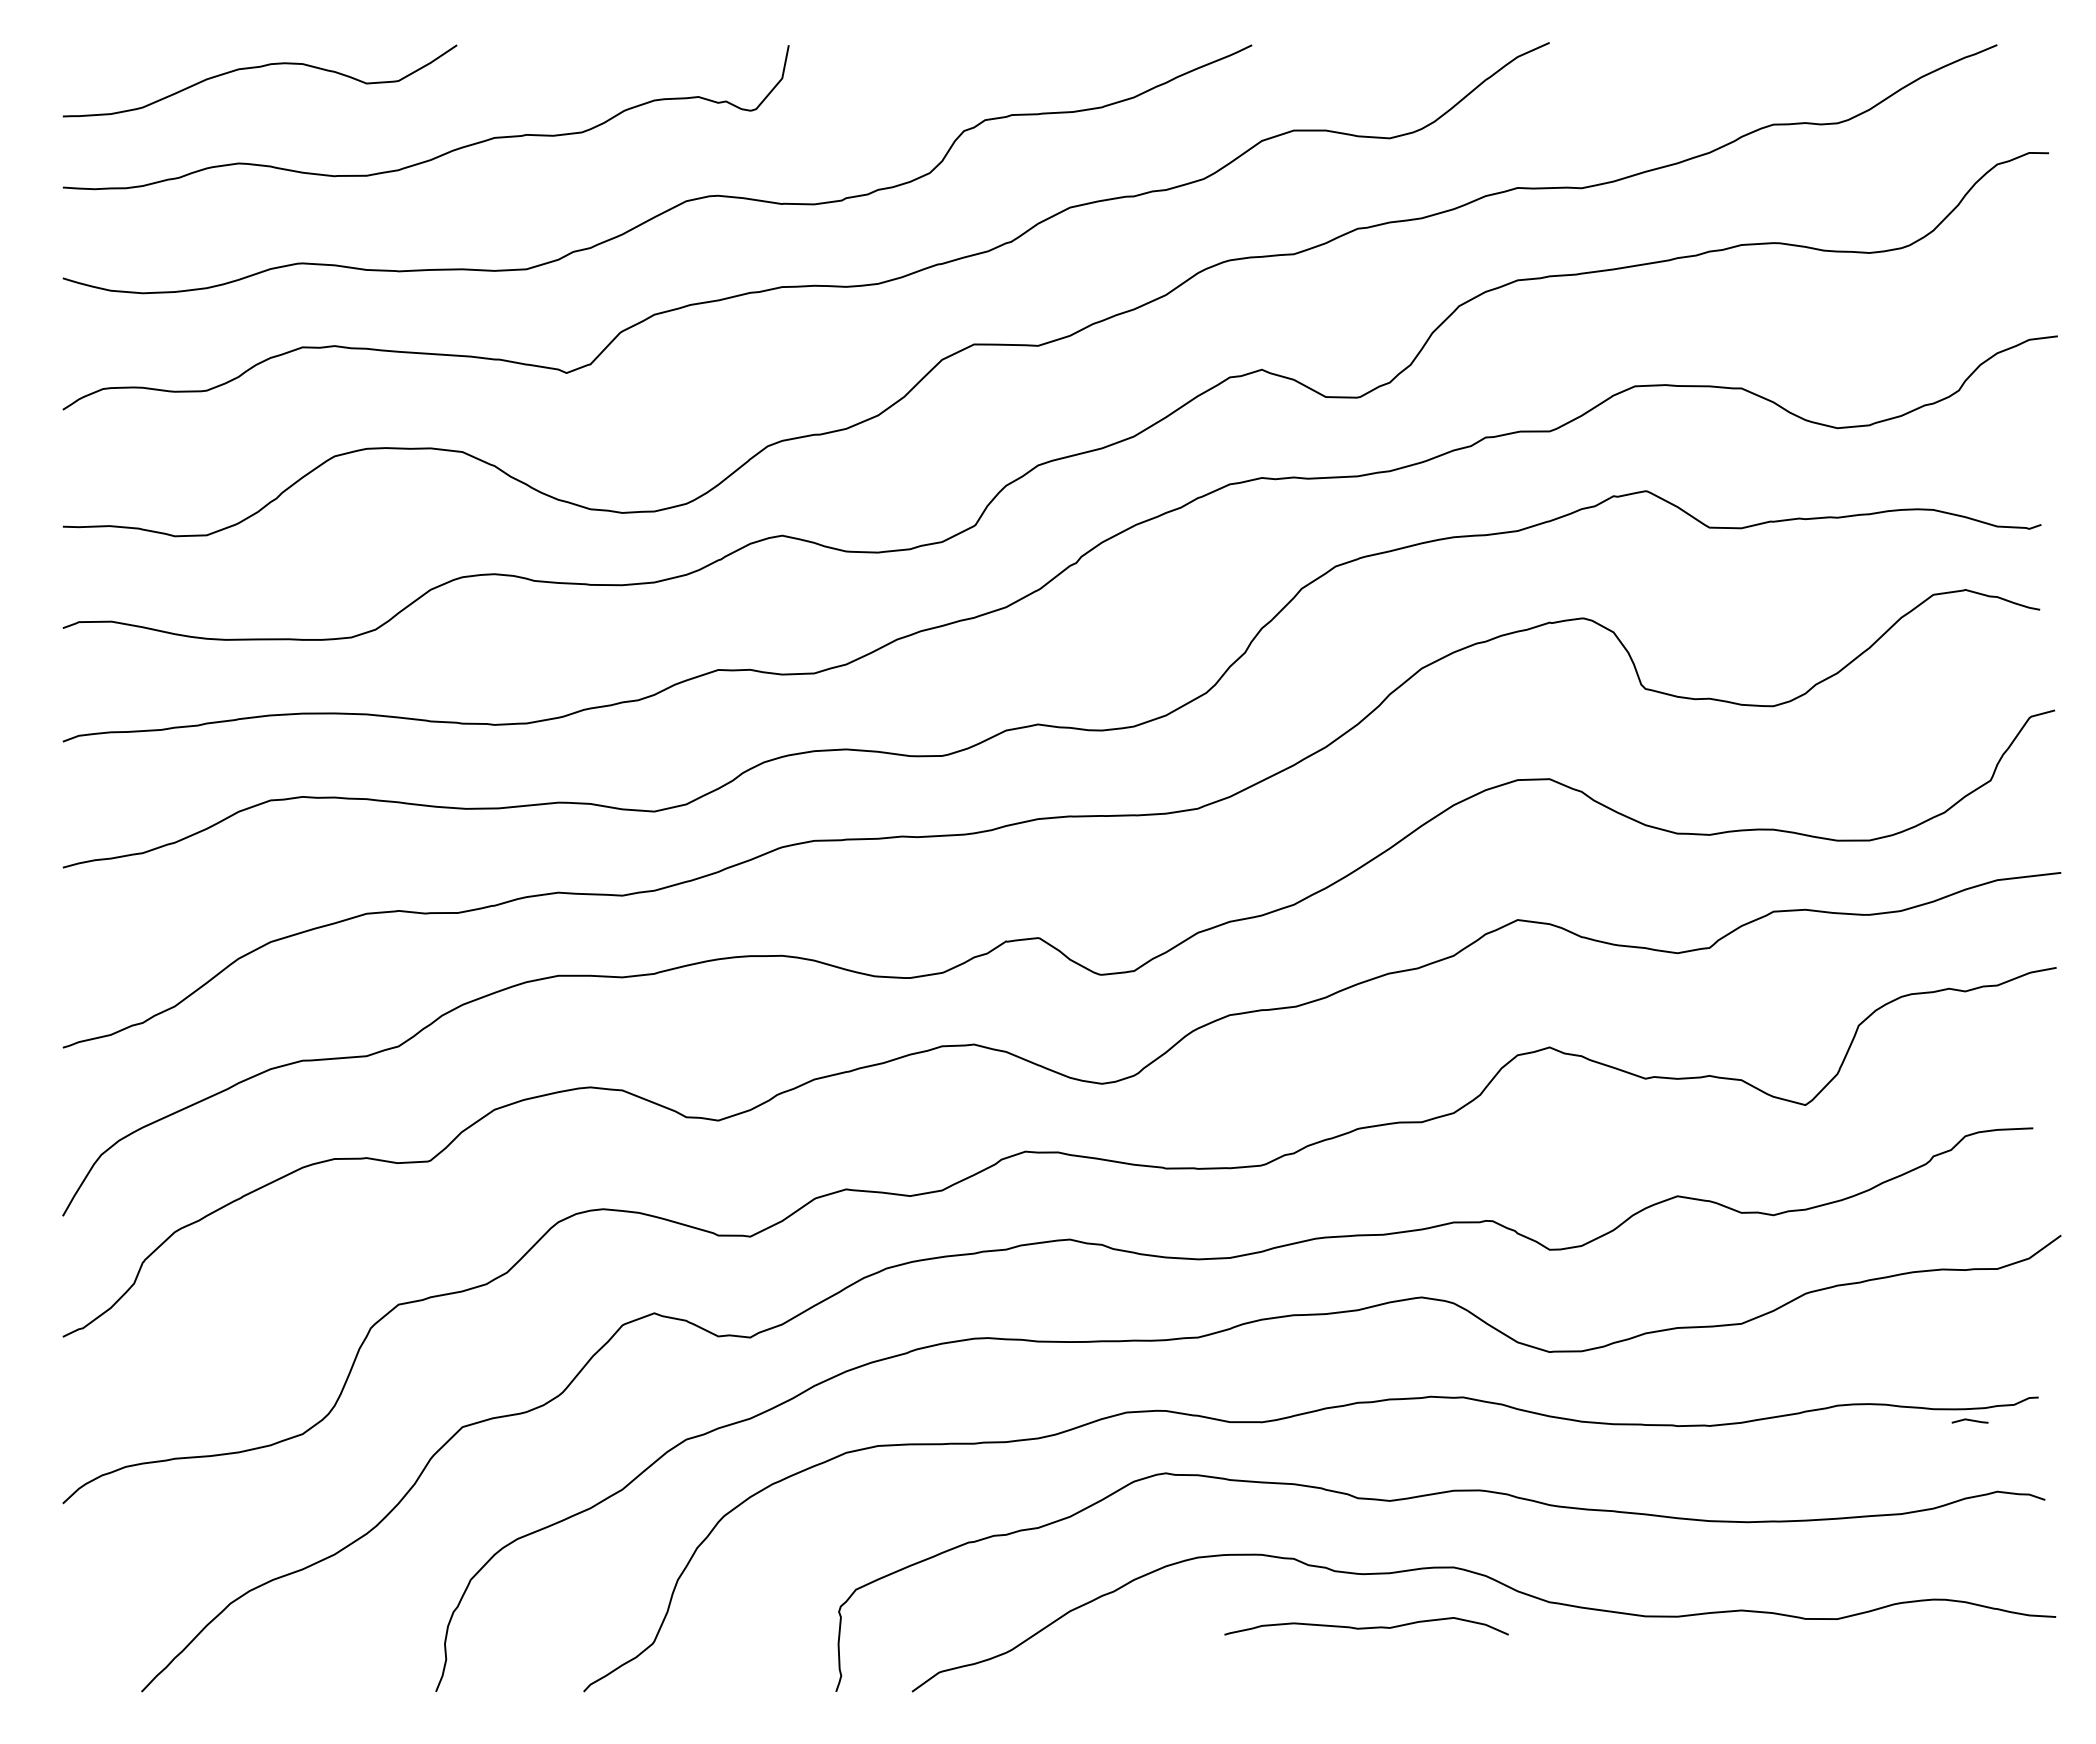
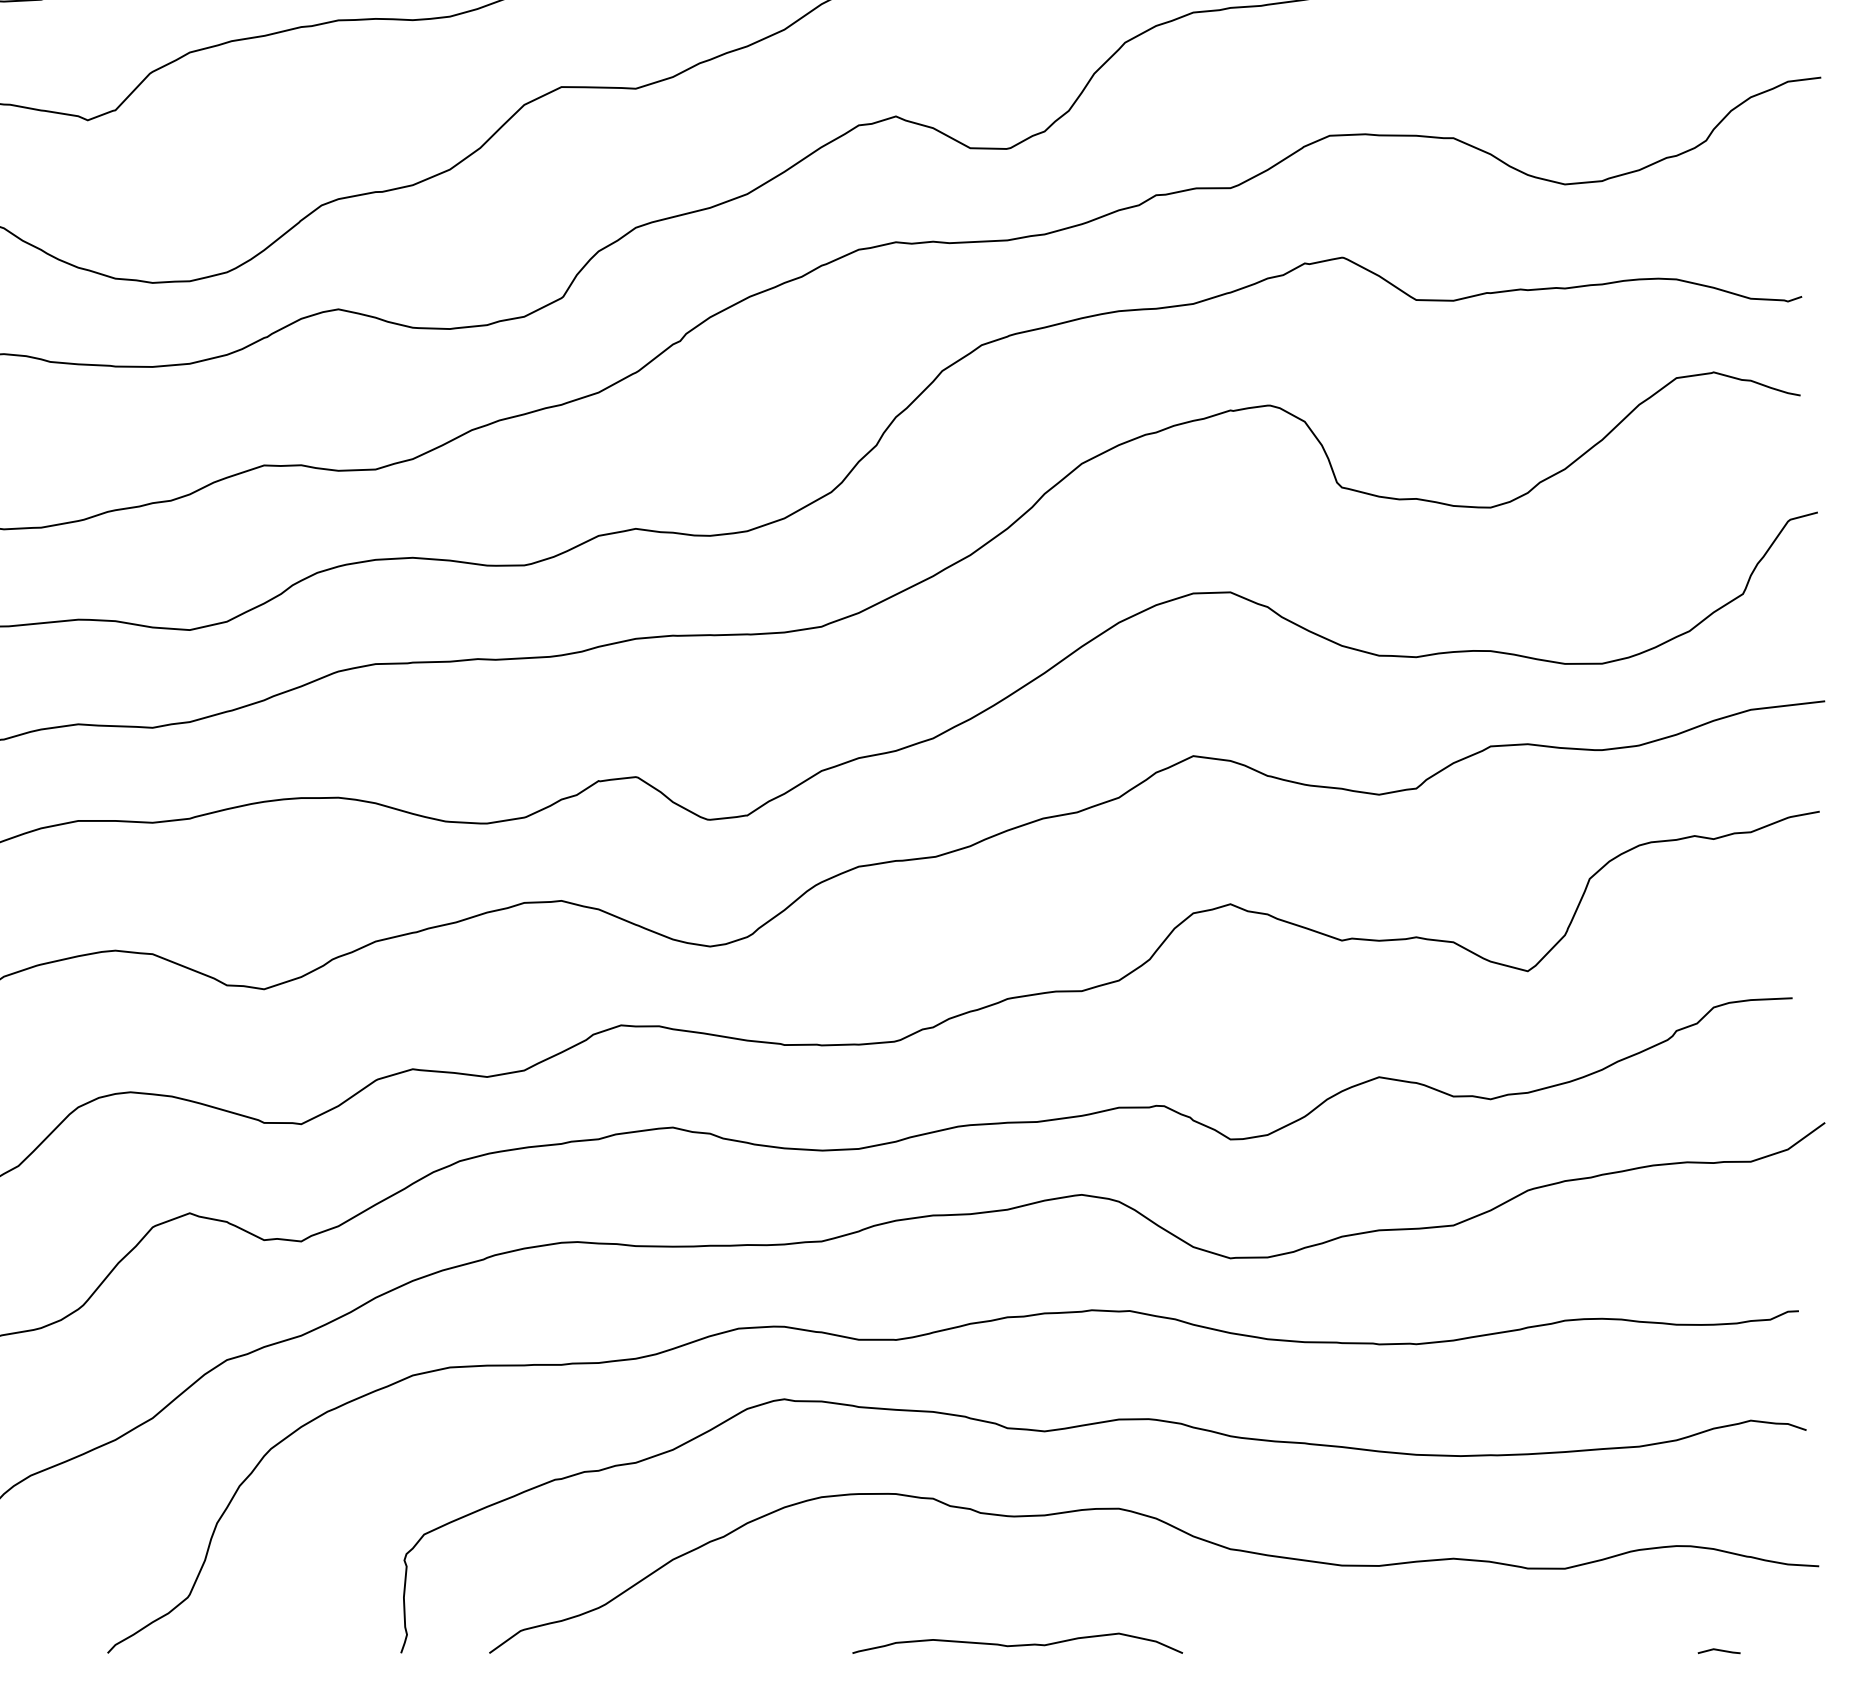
line: (1969, 1420) -> (1718, 1650), moved
curve: (1366, 1627) -> (1017, 1644), moved

